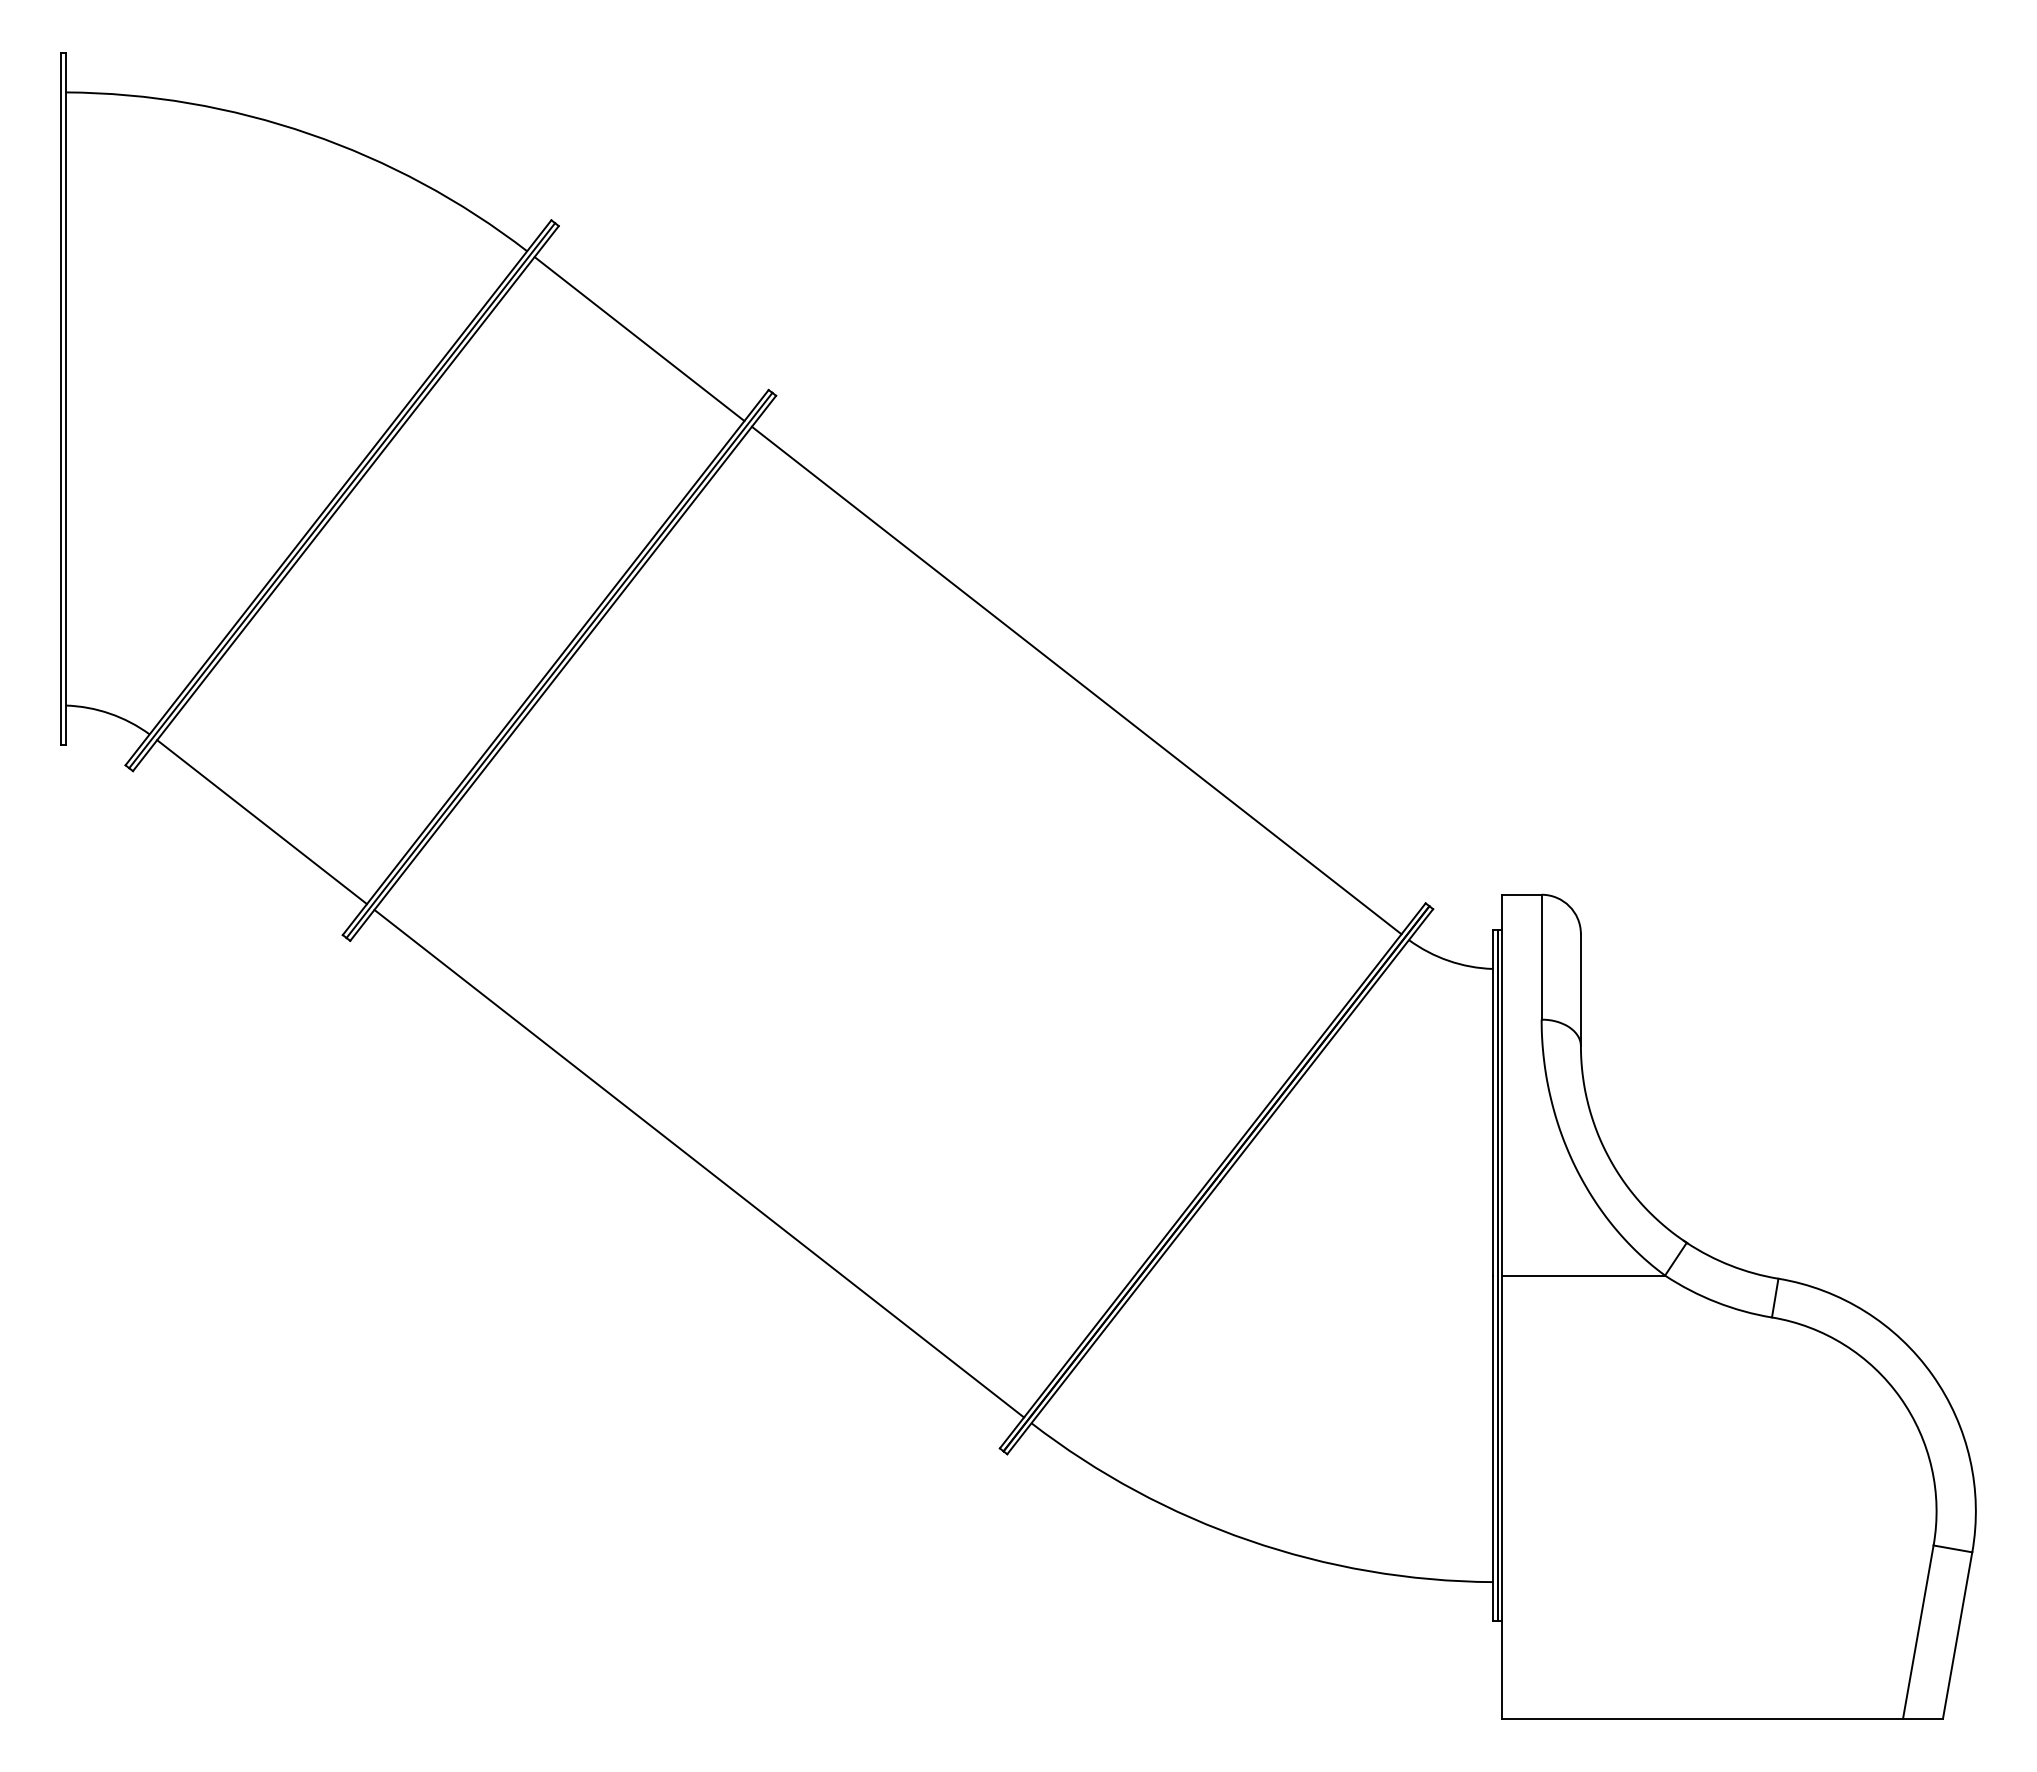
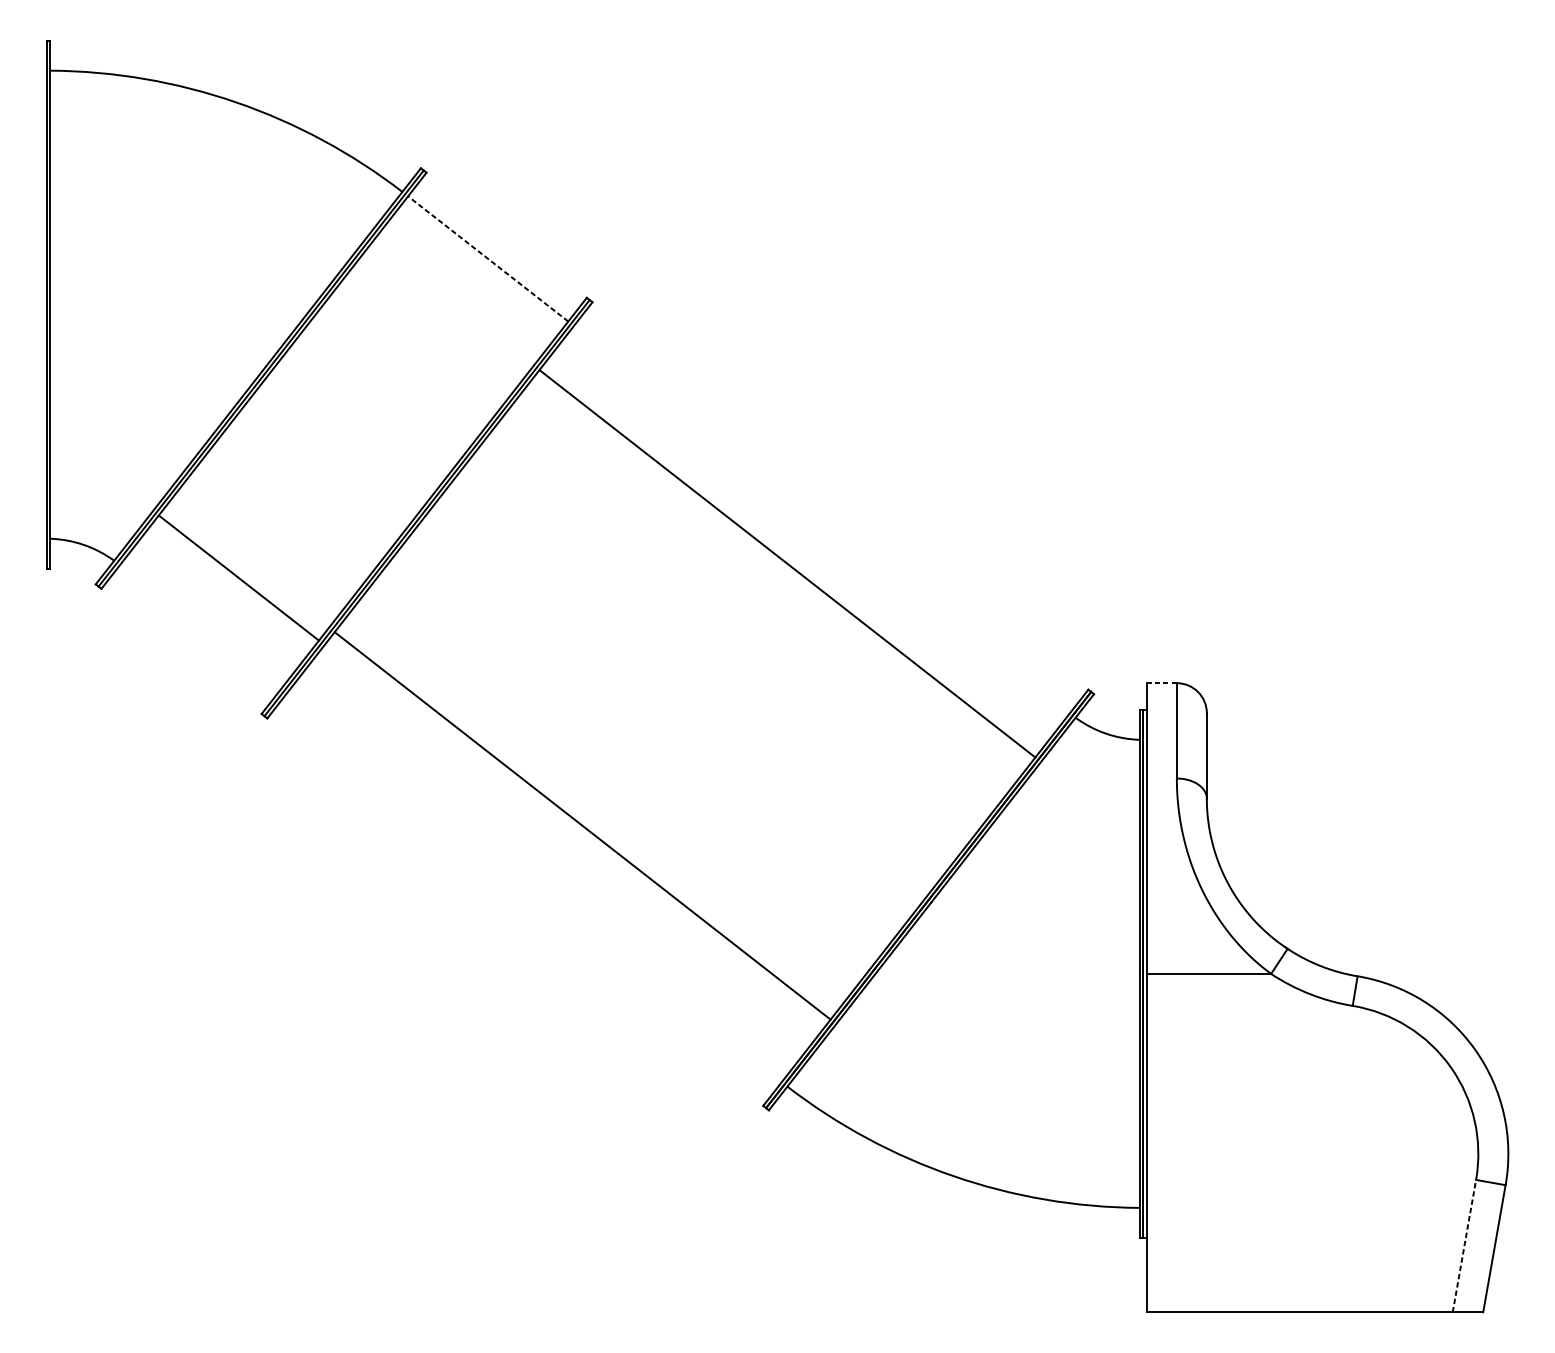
line: (639, 338) -> (488, 258), solid -> dashed
line: (1076, 680) -> (787, 563), moved
line: (262, 822) -> (239, 578), moved
line: (1521, 894) -> (1161, 682), solid -> dashed
line: (699, 1163) -> (582, 825), moved
line: (1918, 1631) -> (1464, 1245), solid -> dashed

